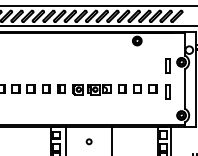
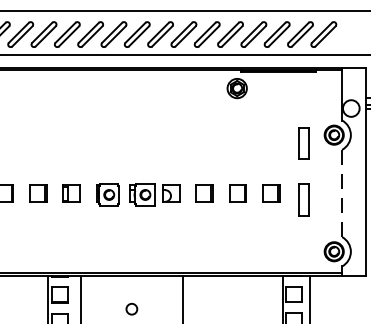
line: (185, 88) -> (342, 192), solid -> dashed

